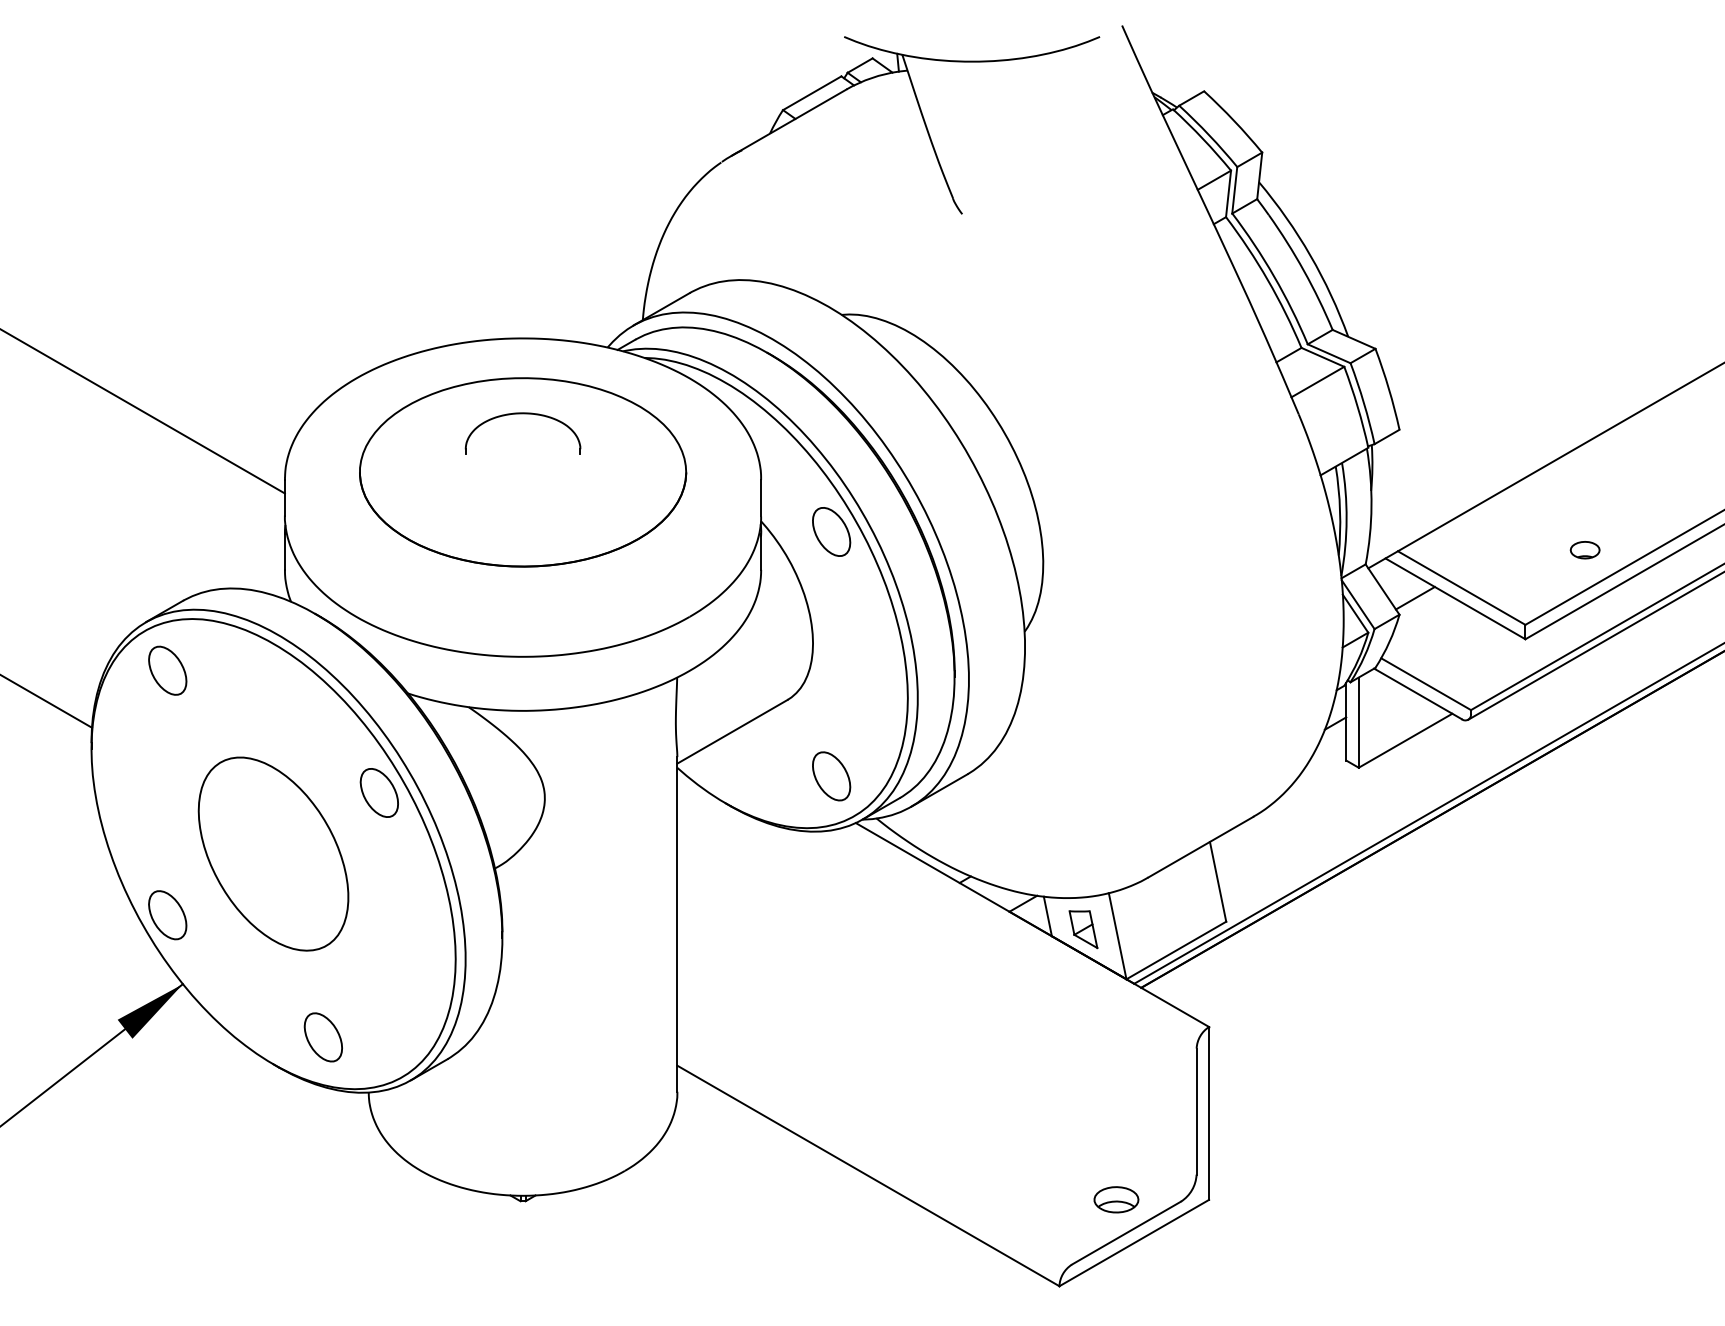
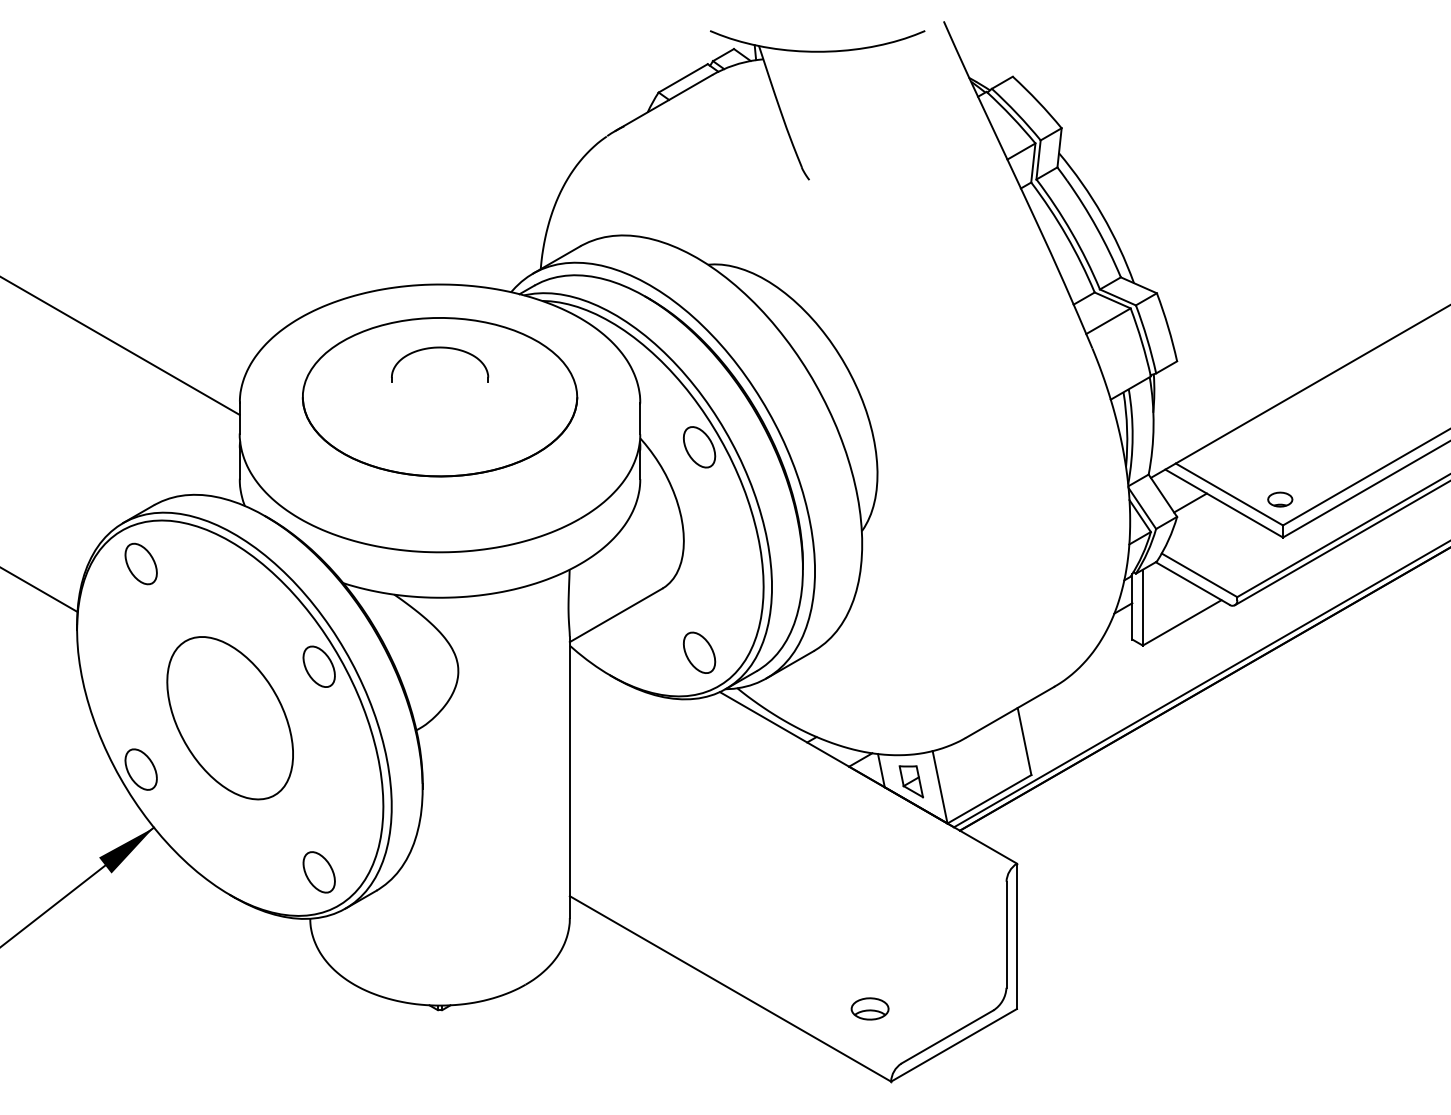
part: (1584, 550) -> (1279, 499), moved
part: (322, 1037) -> (318, 872), moved
part: (1116, 1199) -> (870, 1008), moved

